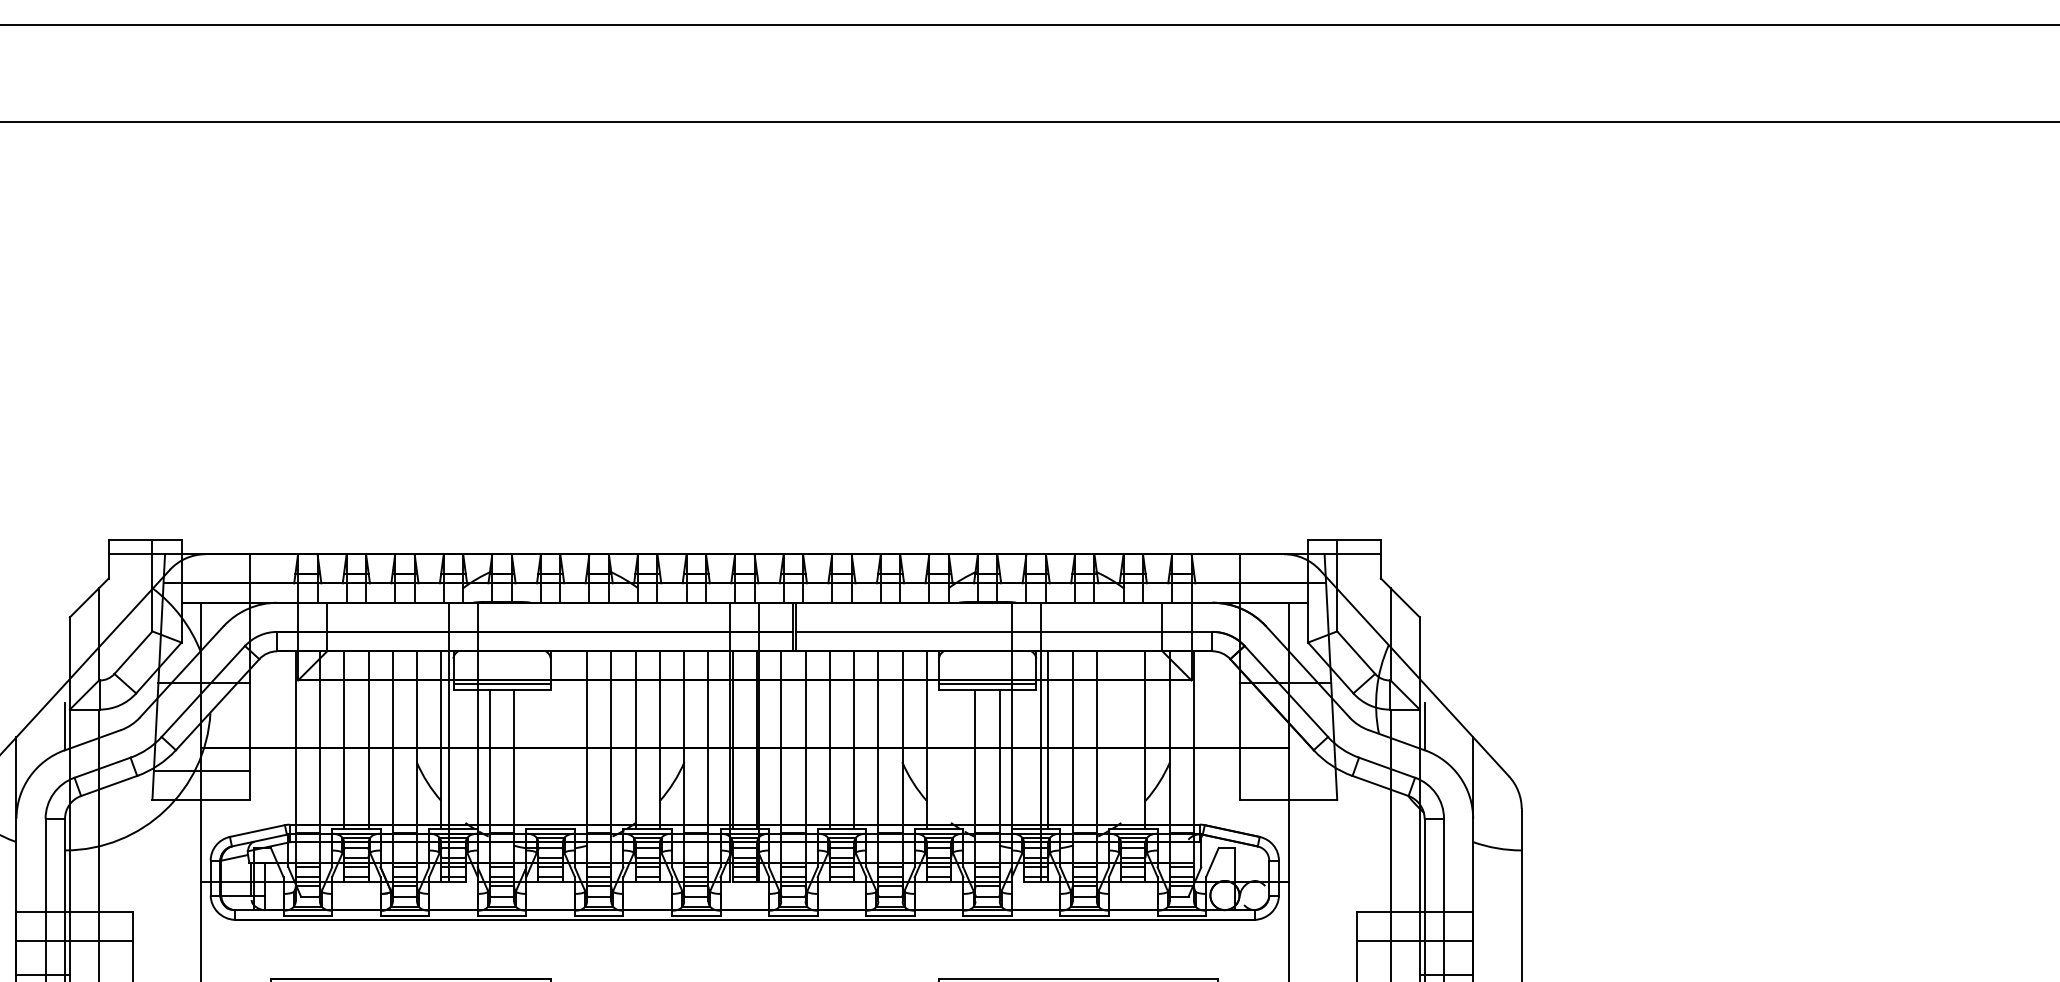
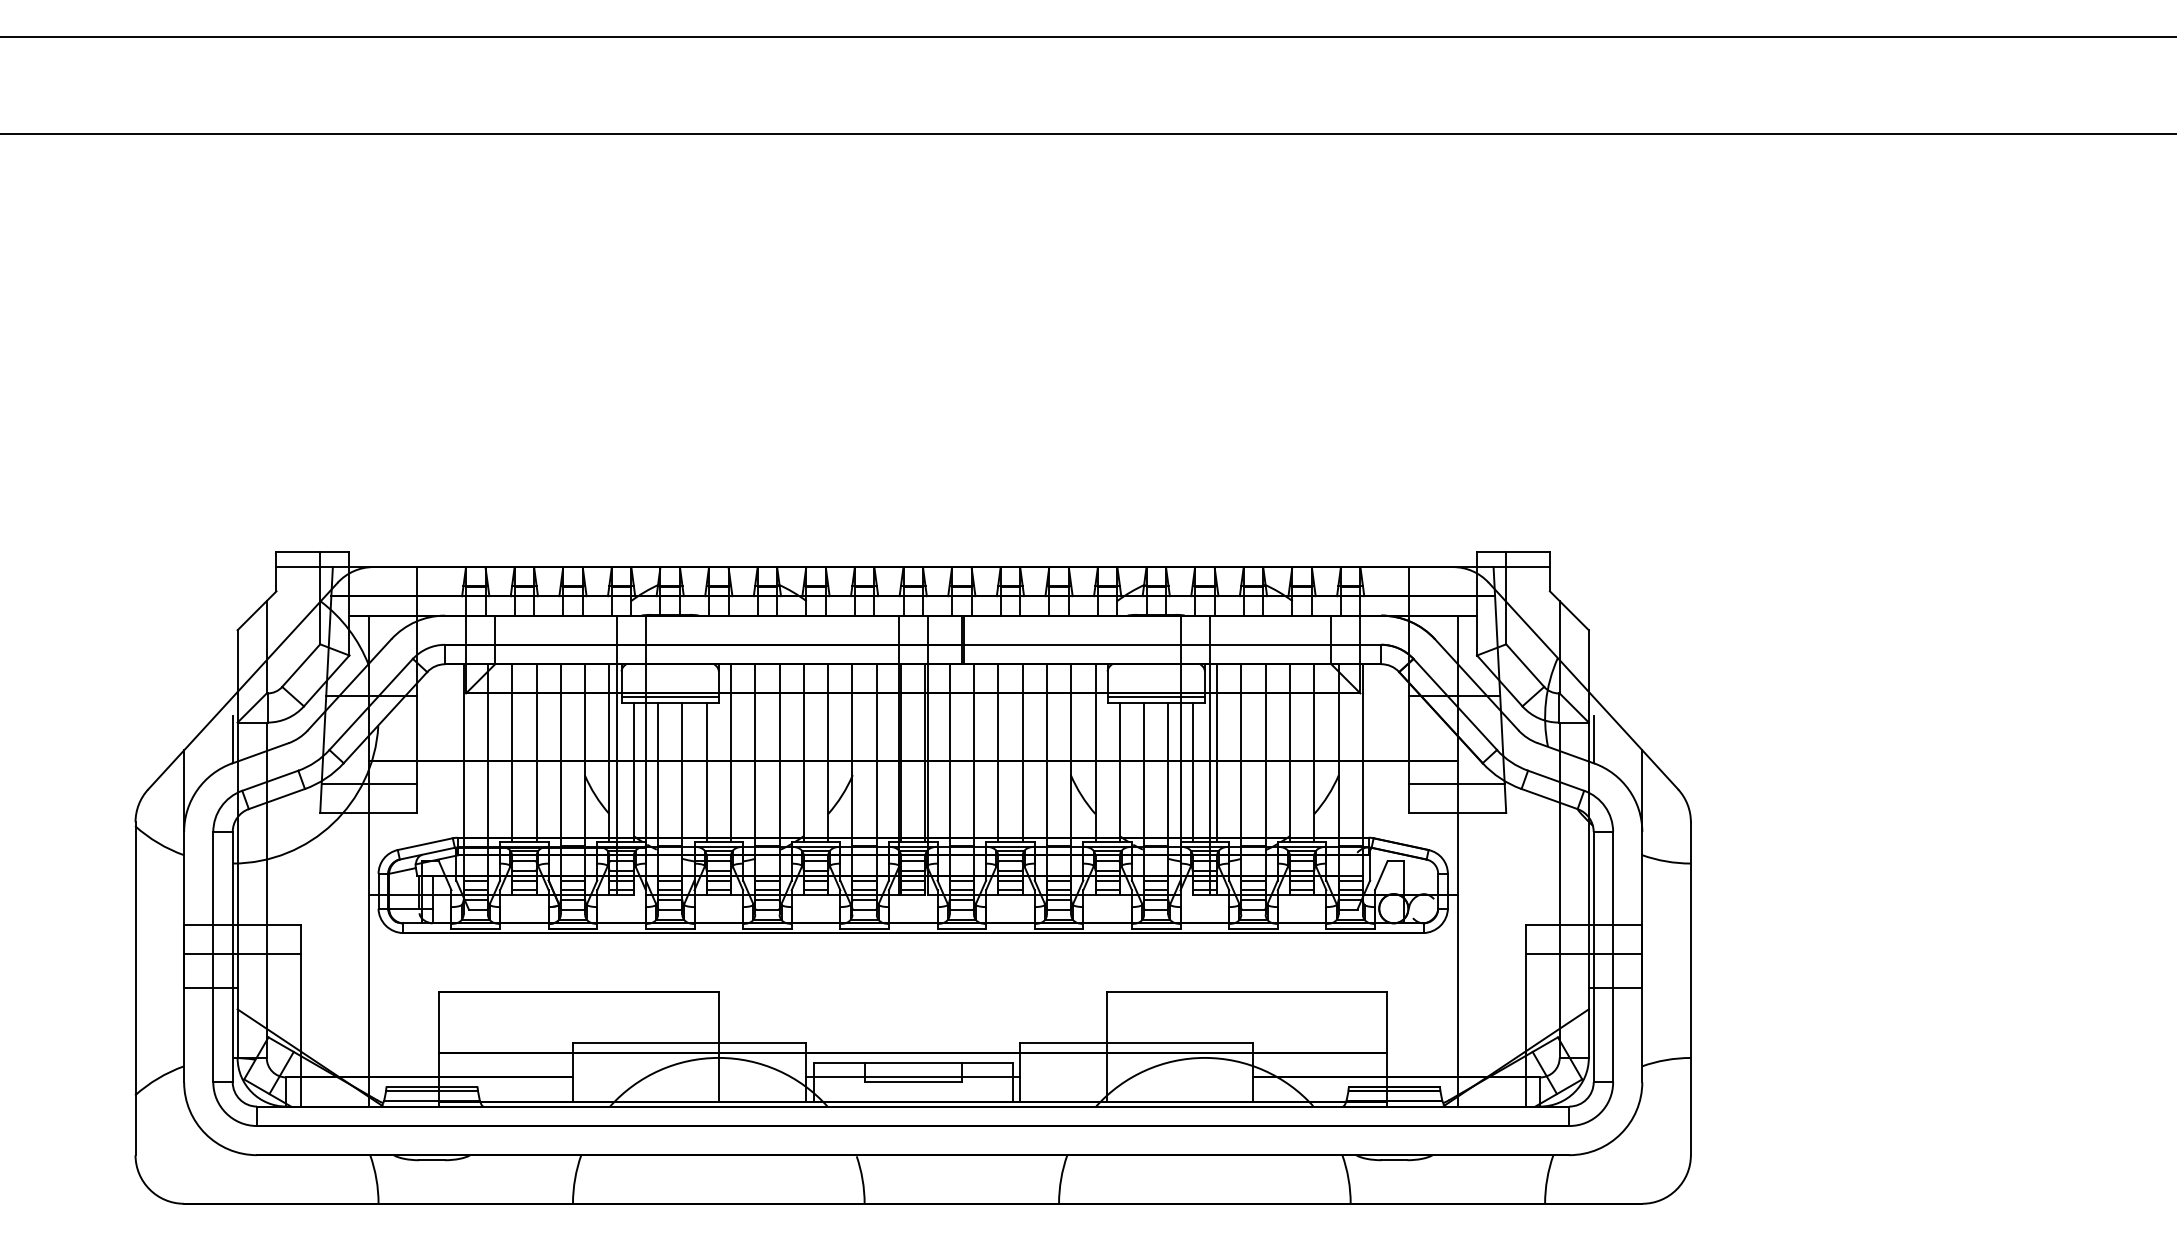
line: (562, 739) -> (730, 752), added
line: (1120, 739) -> (1289, 752), added
line: (465, 759) -> (633, 772), added
line: (538, 759) -> (706, 772), added
line: (950, 759) -> (1119, 772), added
line: (1023, 759) -> (1192, 772), added
line: (1287, 770) -> (1456, 783), added

